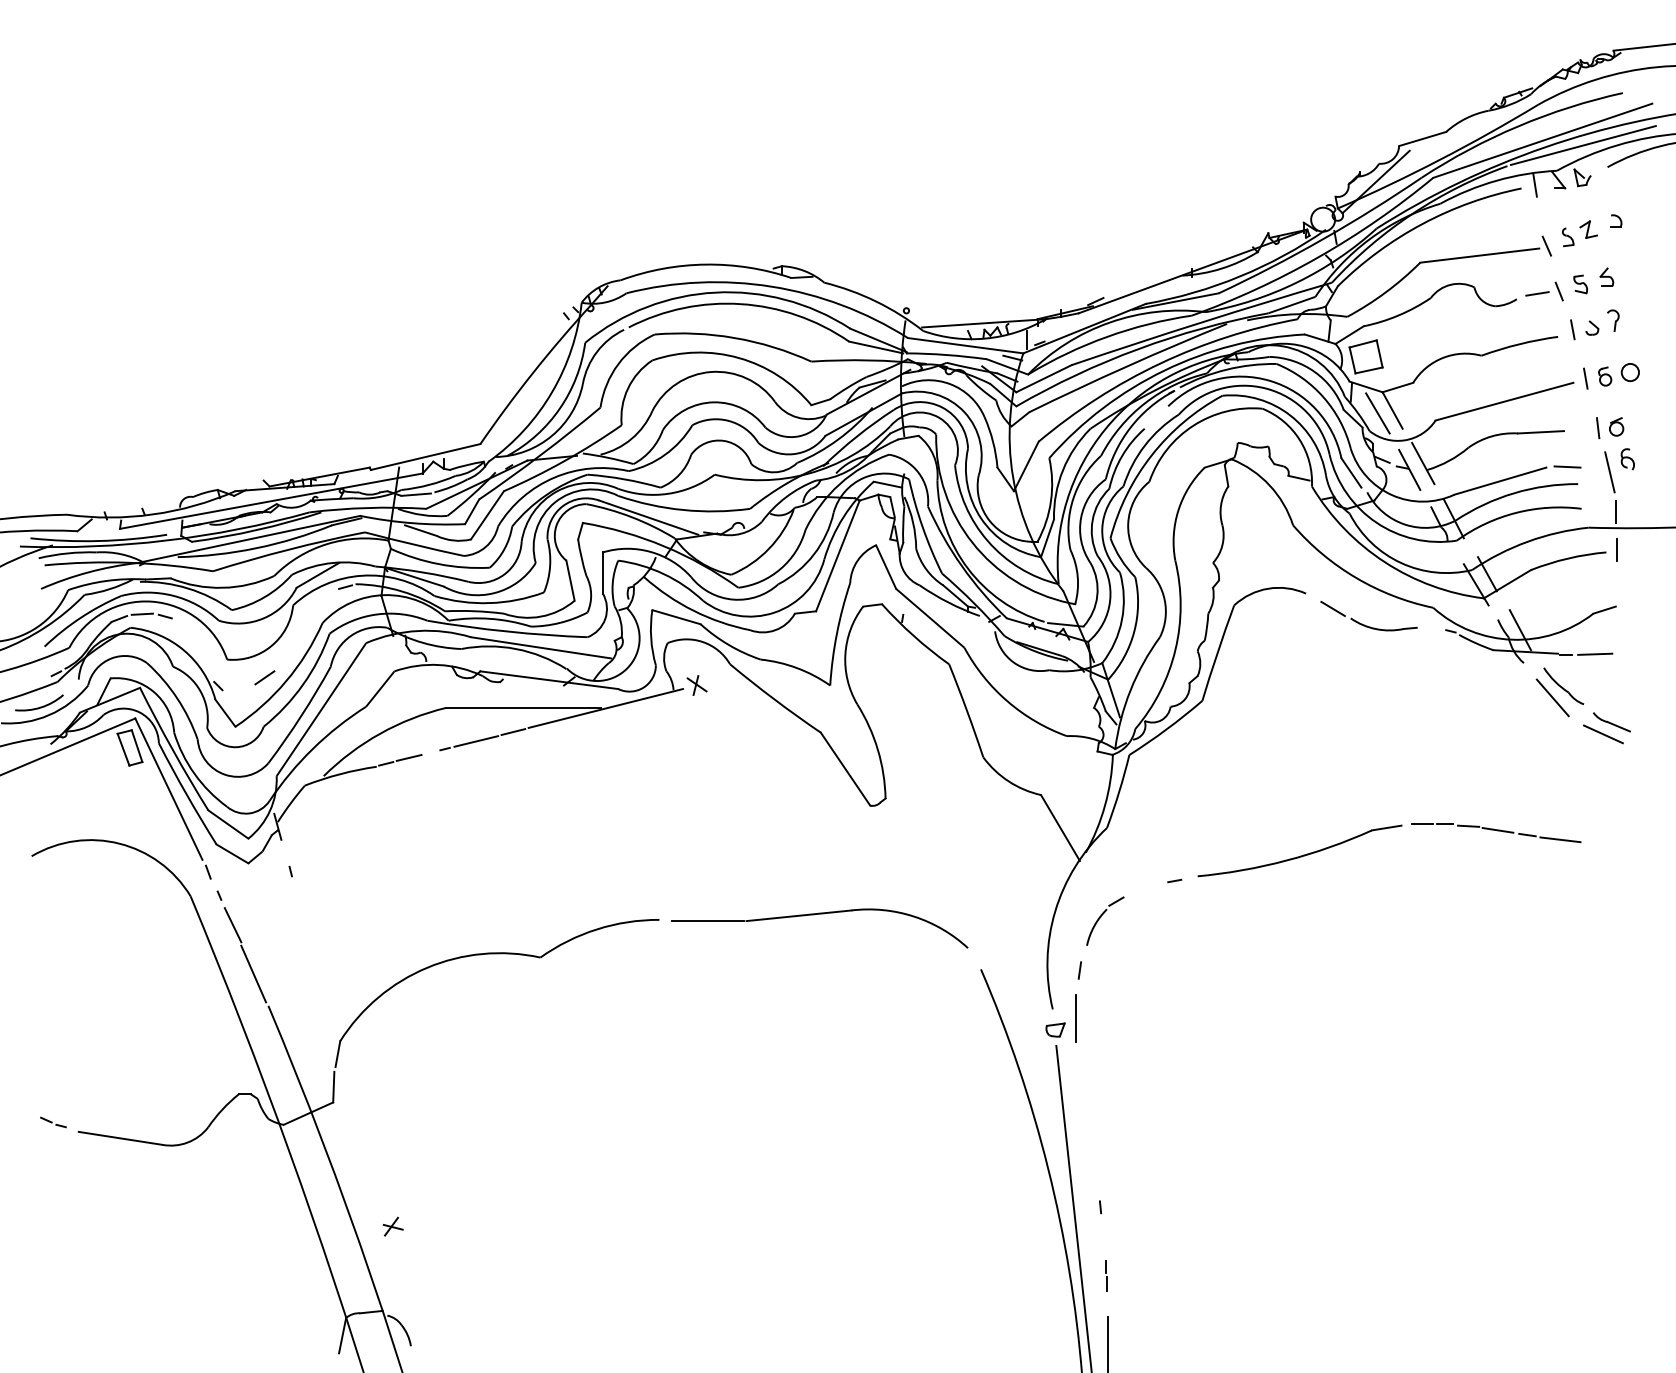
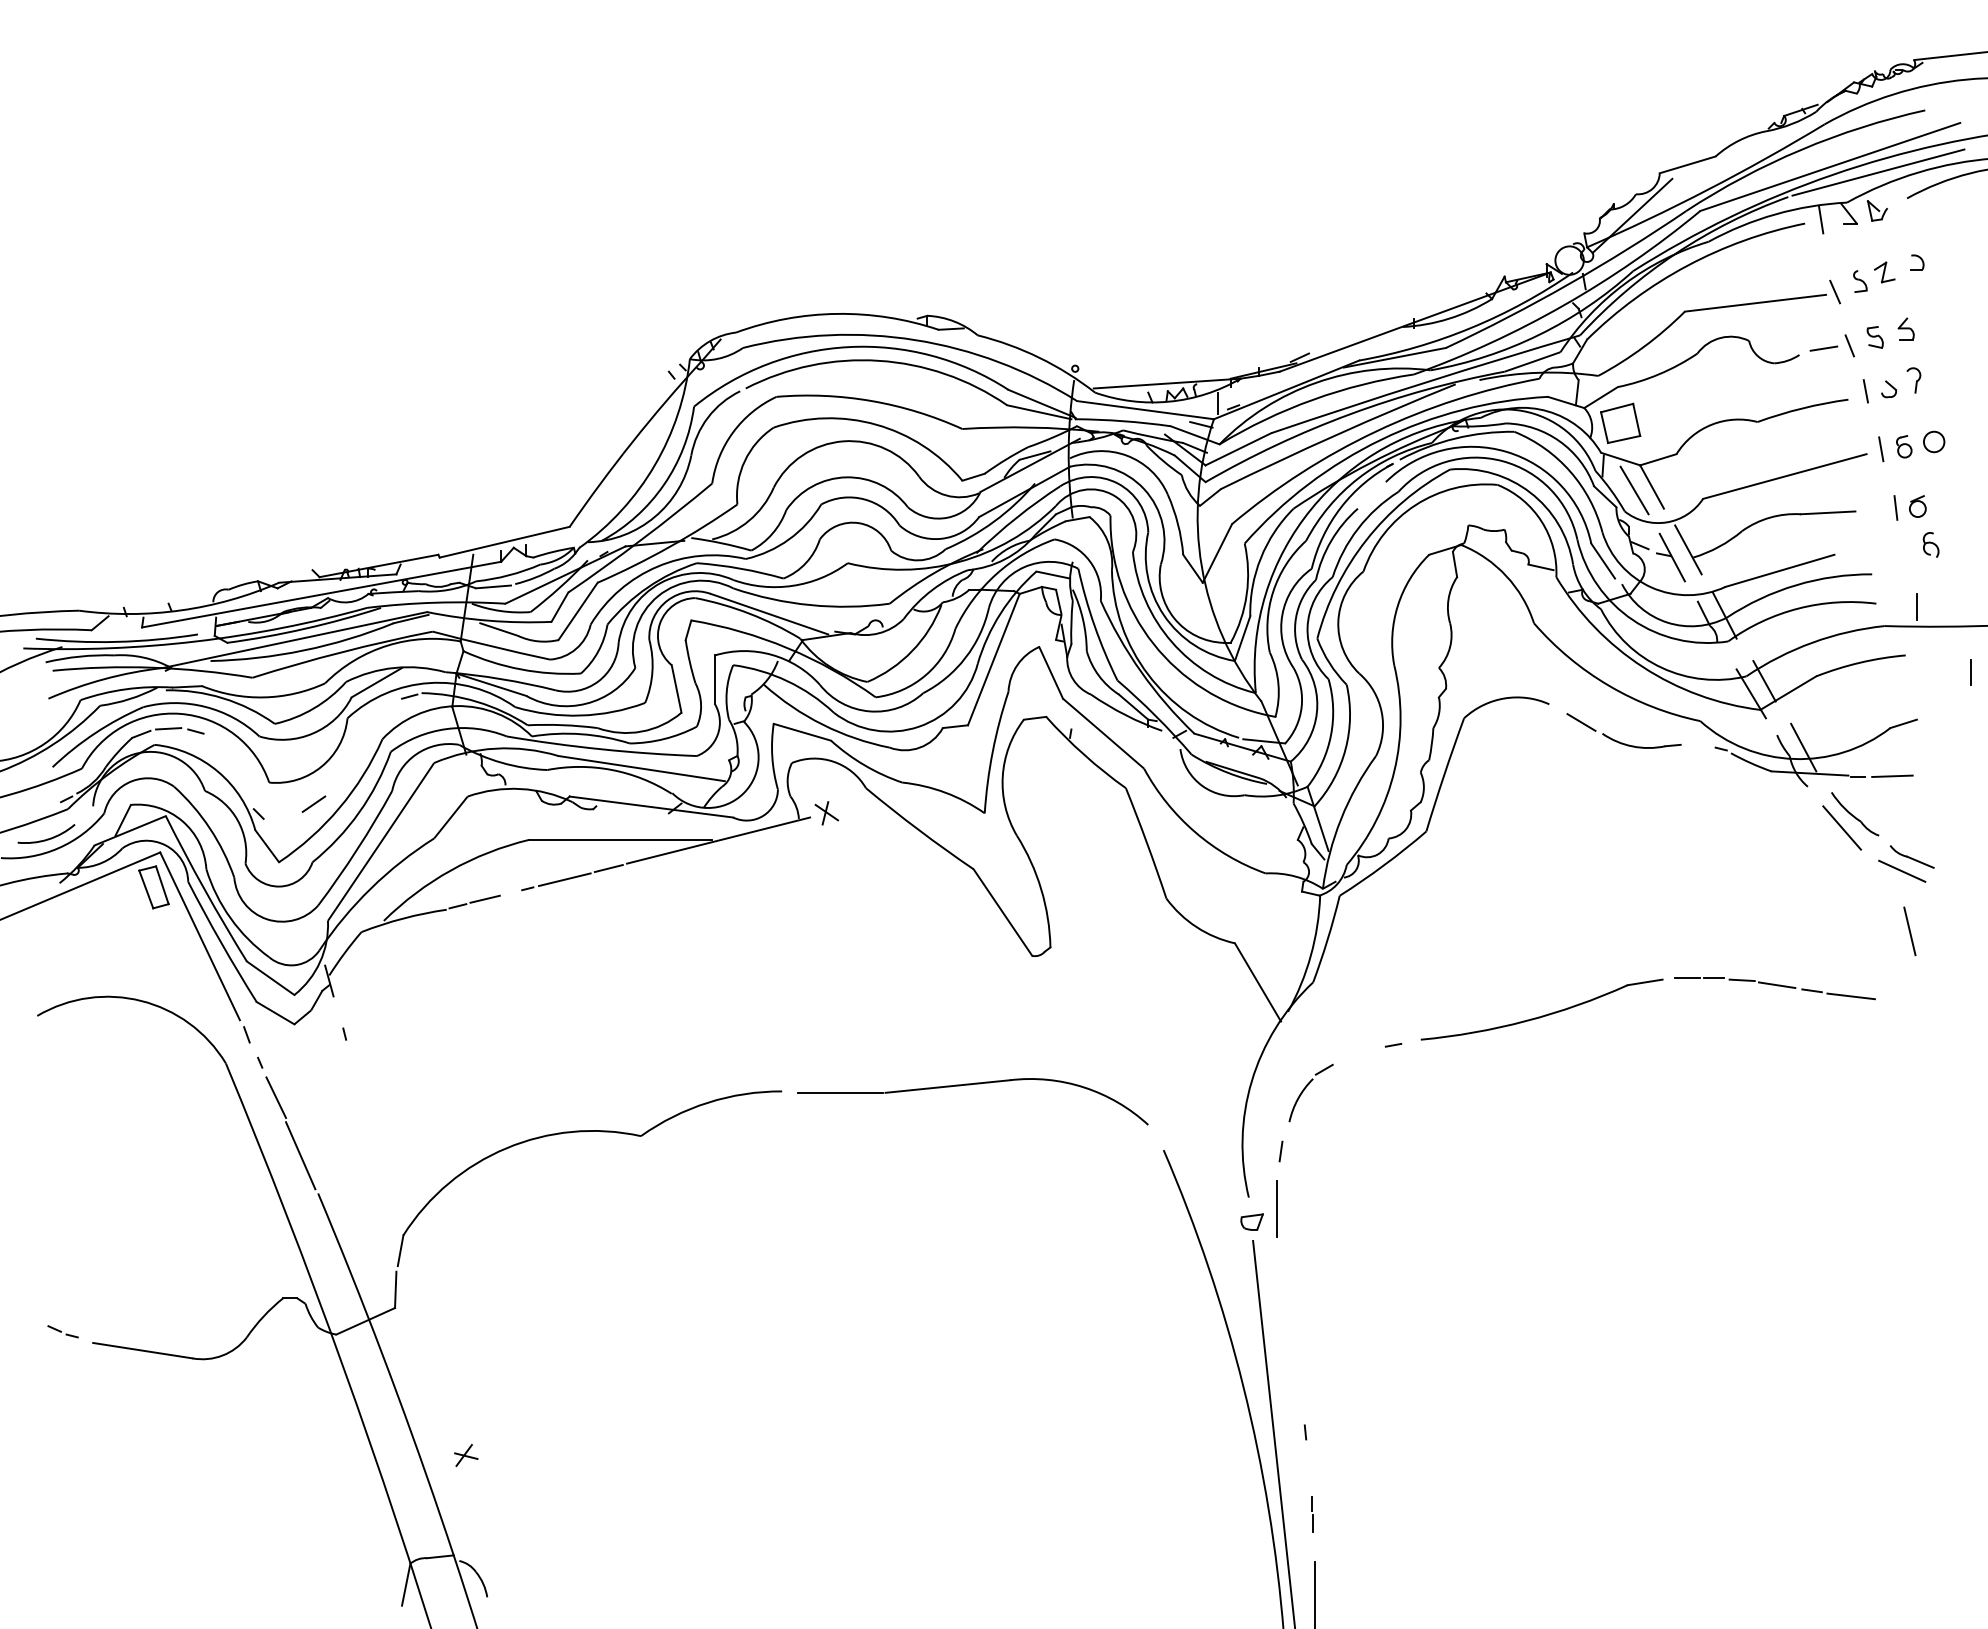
line: (1567, 466) -> (1859, 553), removed
line: (1609, 472) -> (1909, 931), moved
line: (1616, 549) -> (1970, 672), moved

